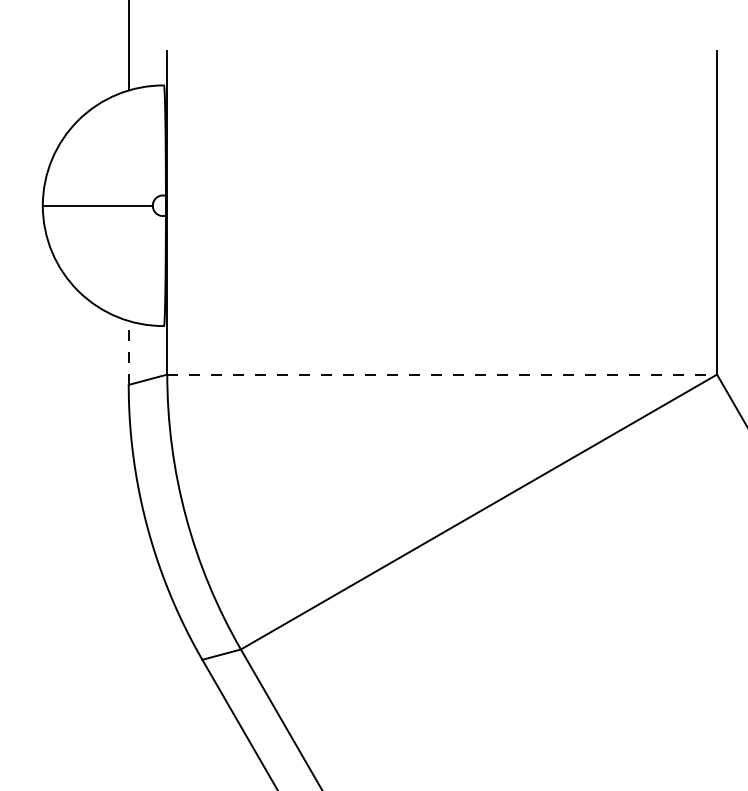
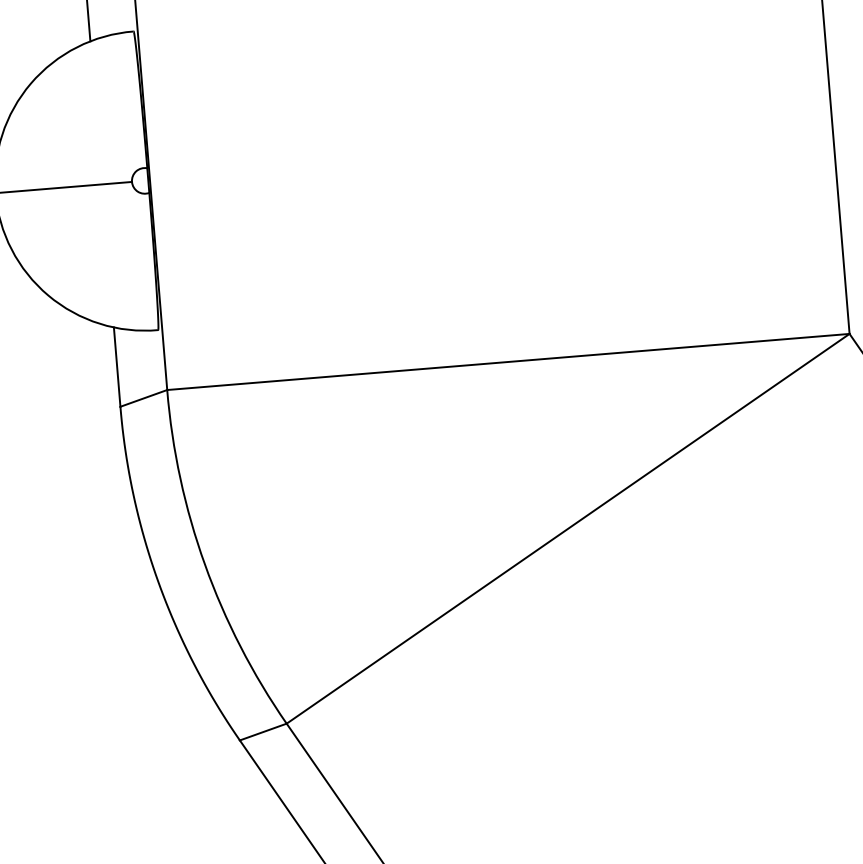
line: (128, 352) -> (116, 366), dashed -> solid
line: (442, 374) -> (508, 361), dashed -> solid

